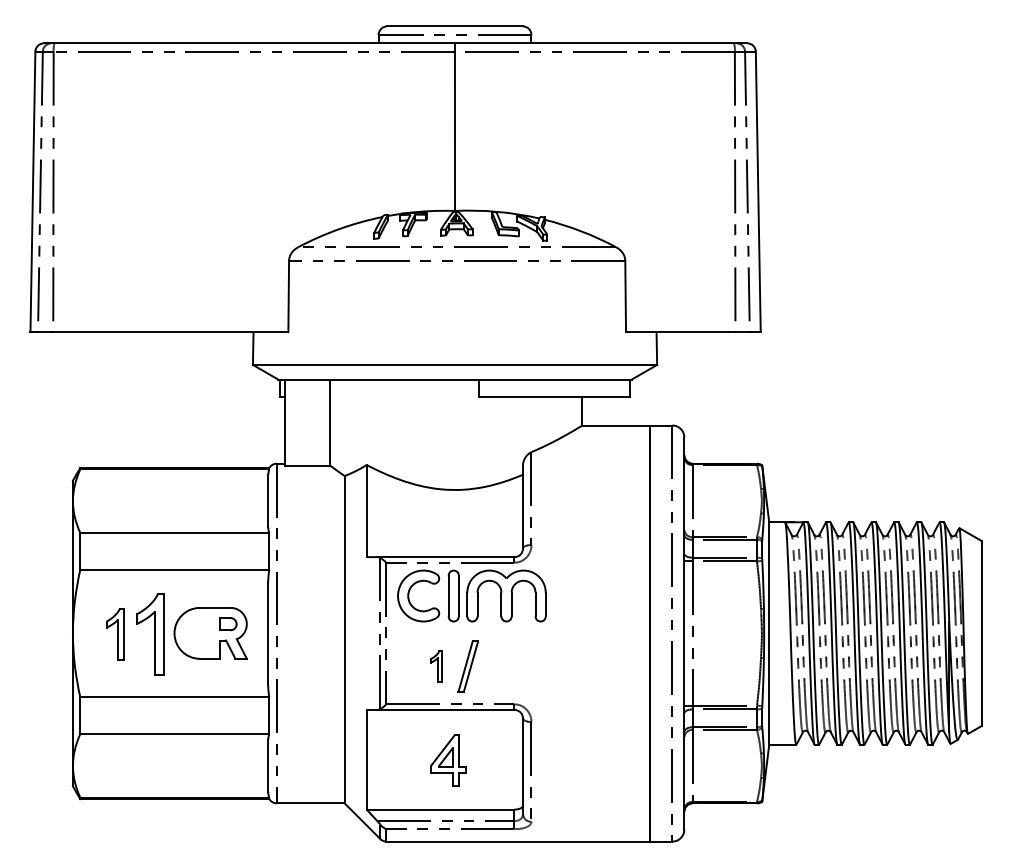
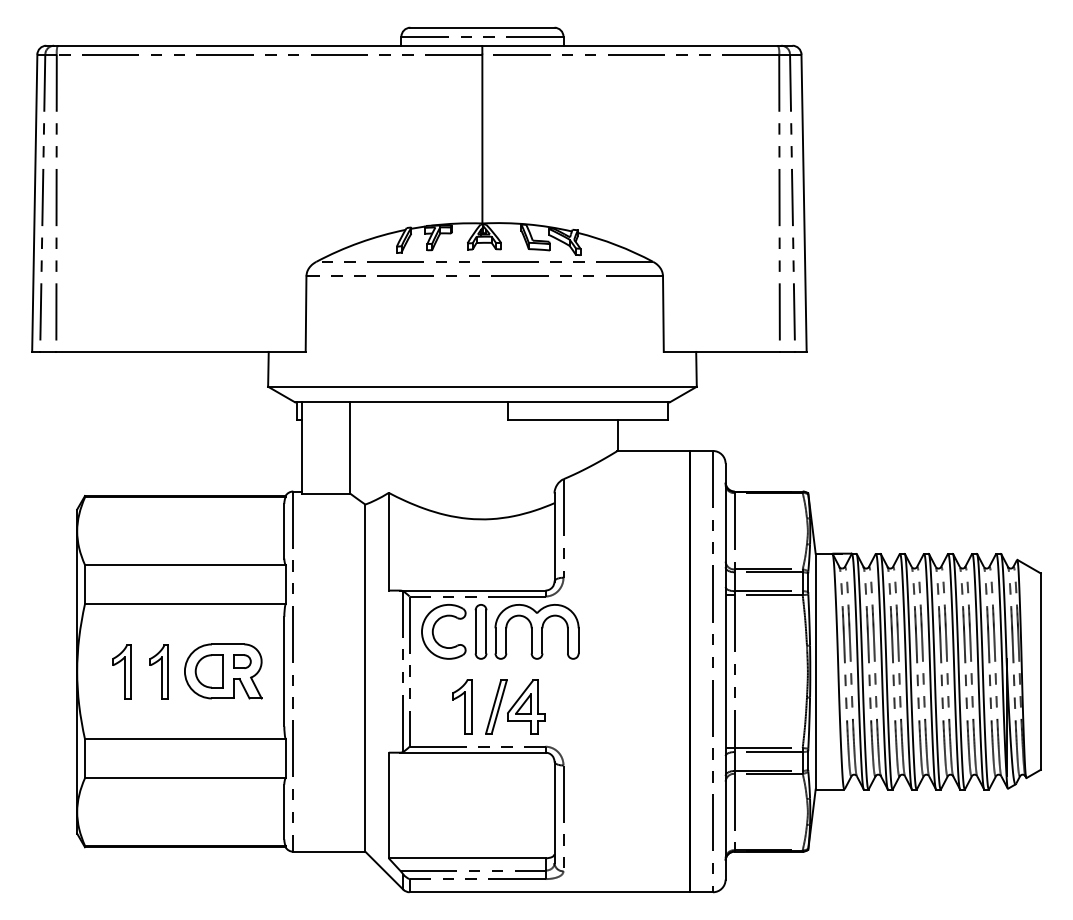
part: (149, 633) -> (158, 671), size x0.62
part: (196, 633) -> (208, 671), added
part: (436, 666) -> (462, 706), size x1.67
part: (448, 759) -> (526, 706), moved

